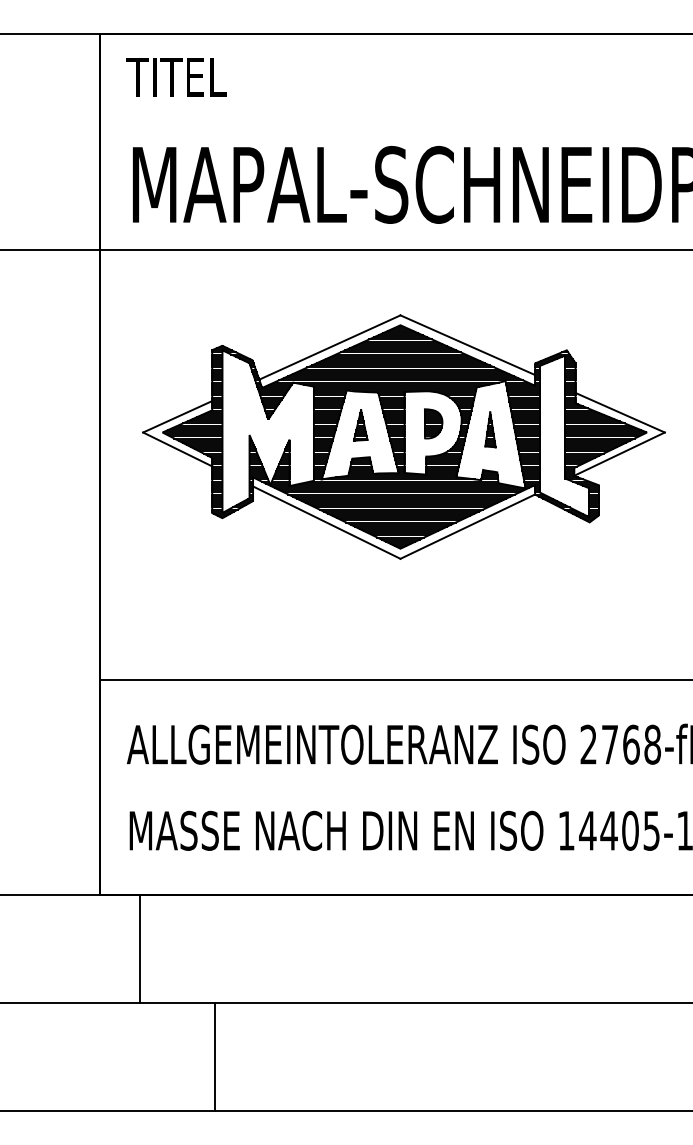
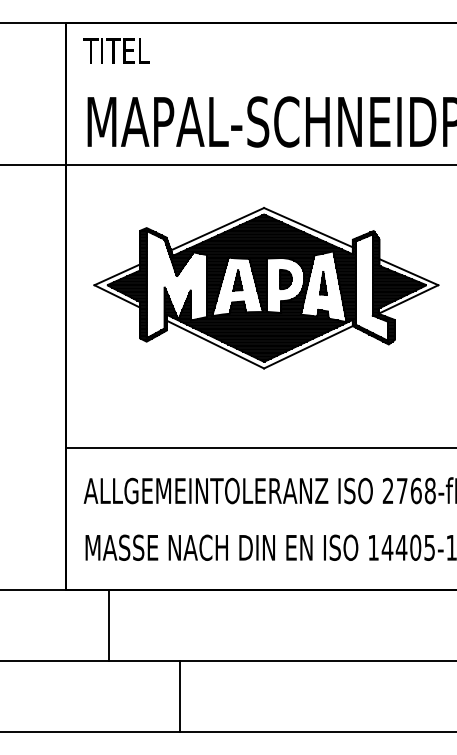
line: (140, 948) -> (108, 625), moved
line: (214, 1056) -> (179, 696), moved

